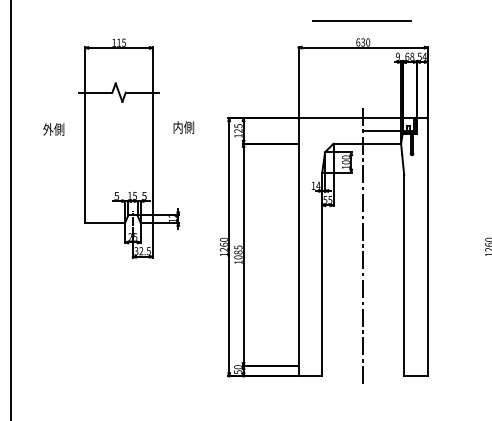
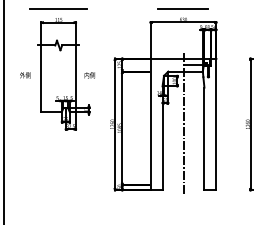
line: (118, 20) -> (58, 8), added
text: (183, 127) -> (89, 75), moved
text: (53, 129) -> (25, 75), moved

